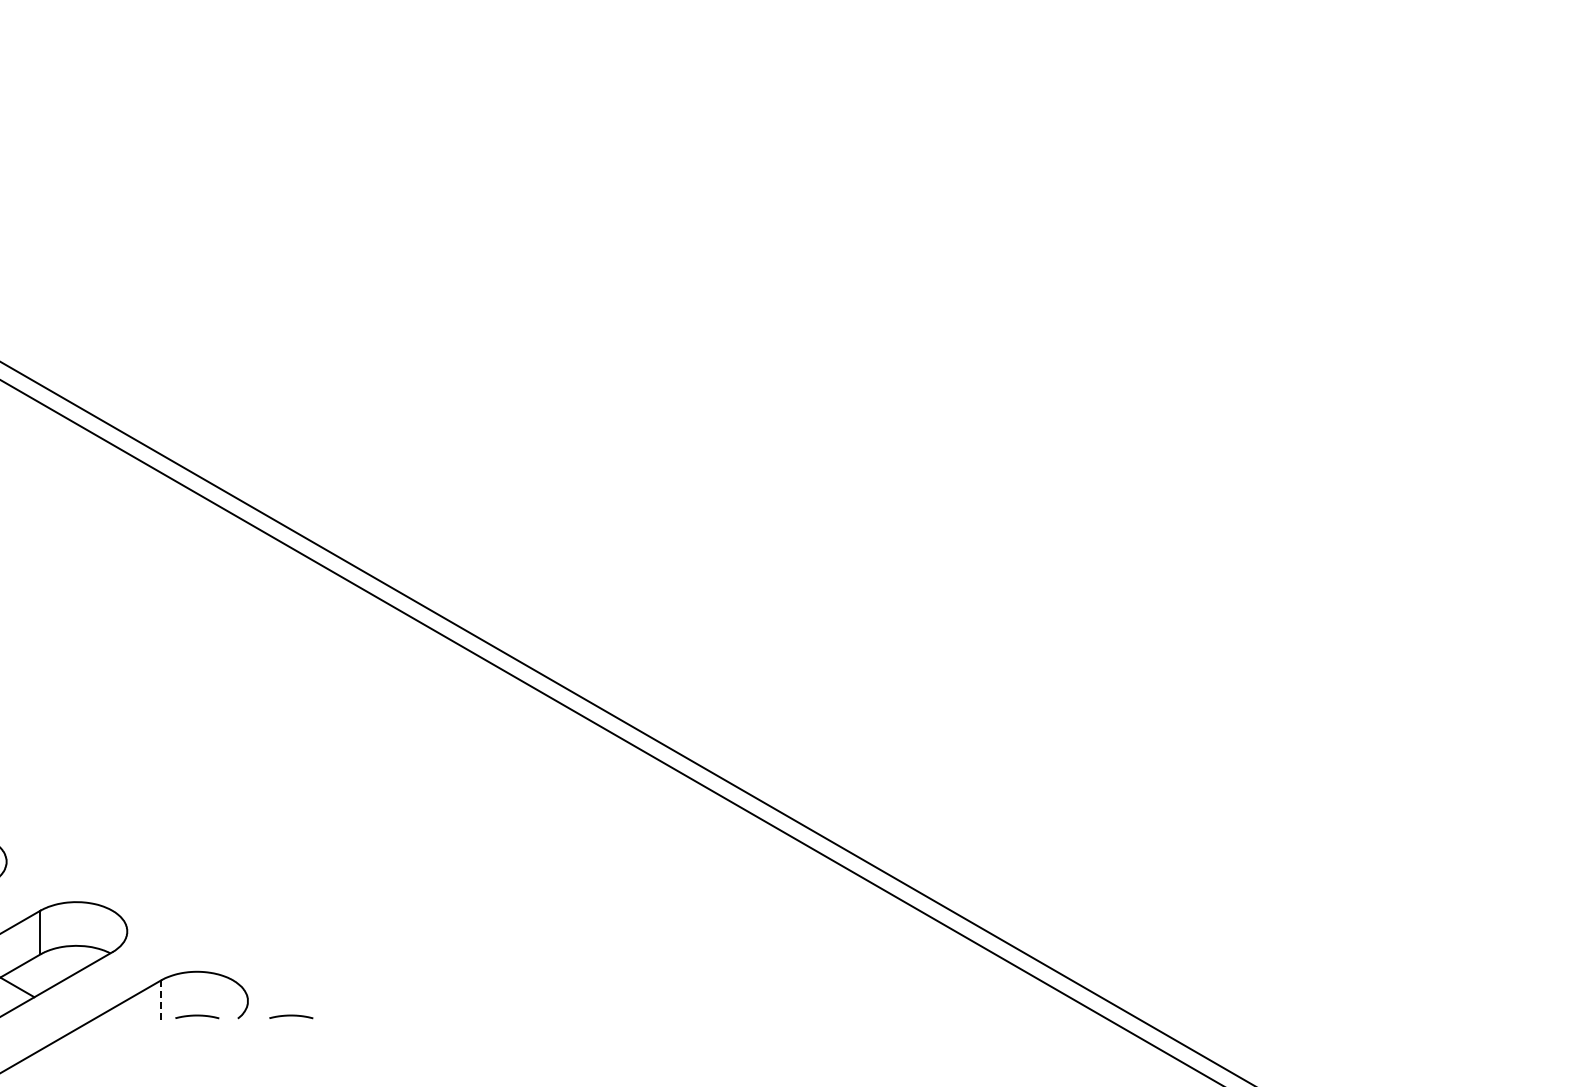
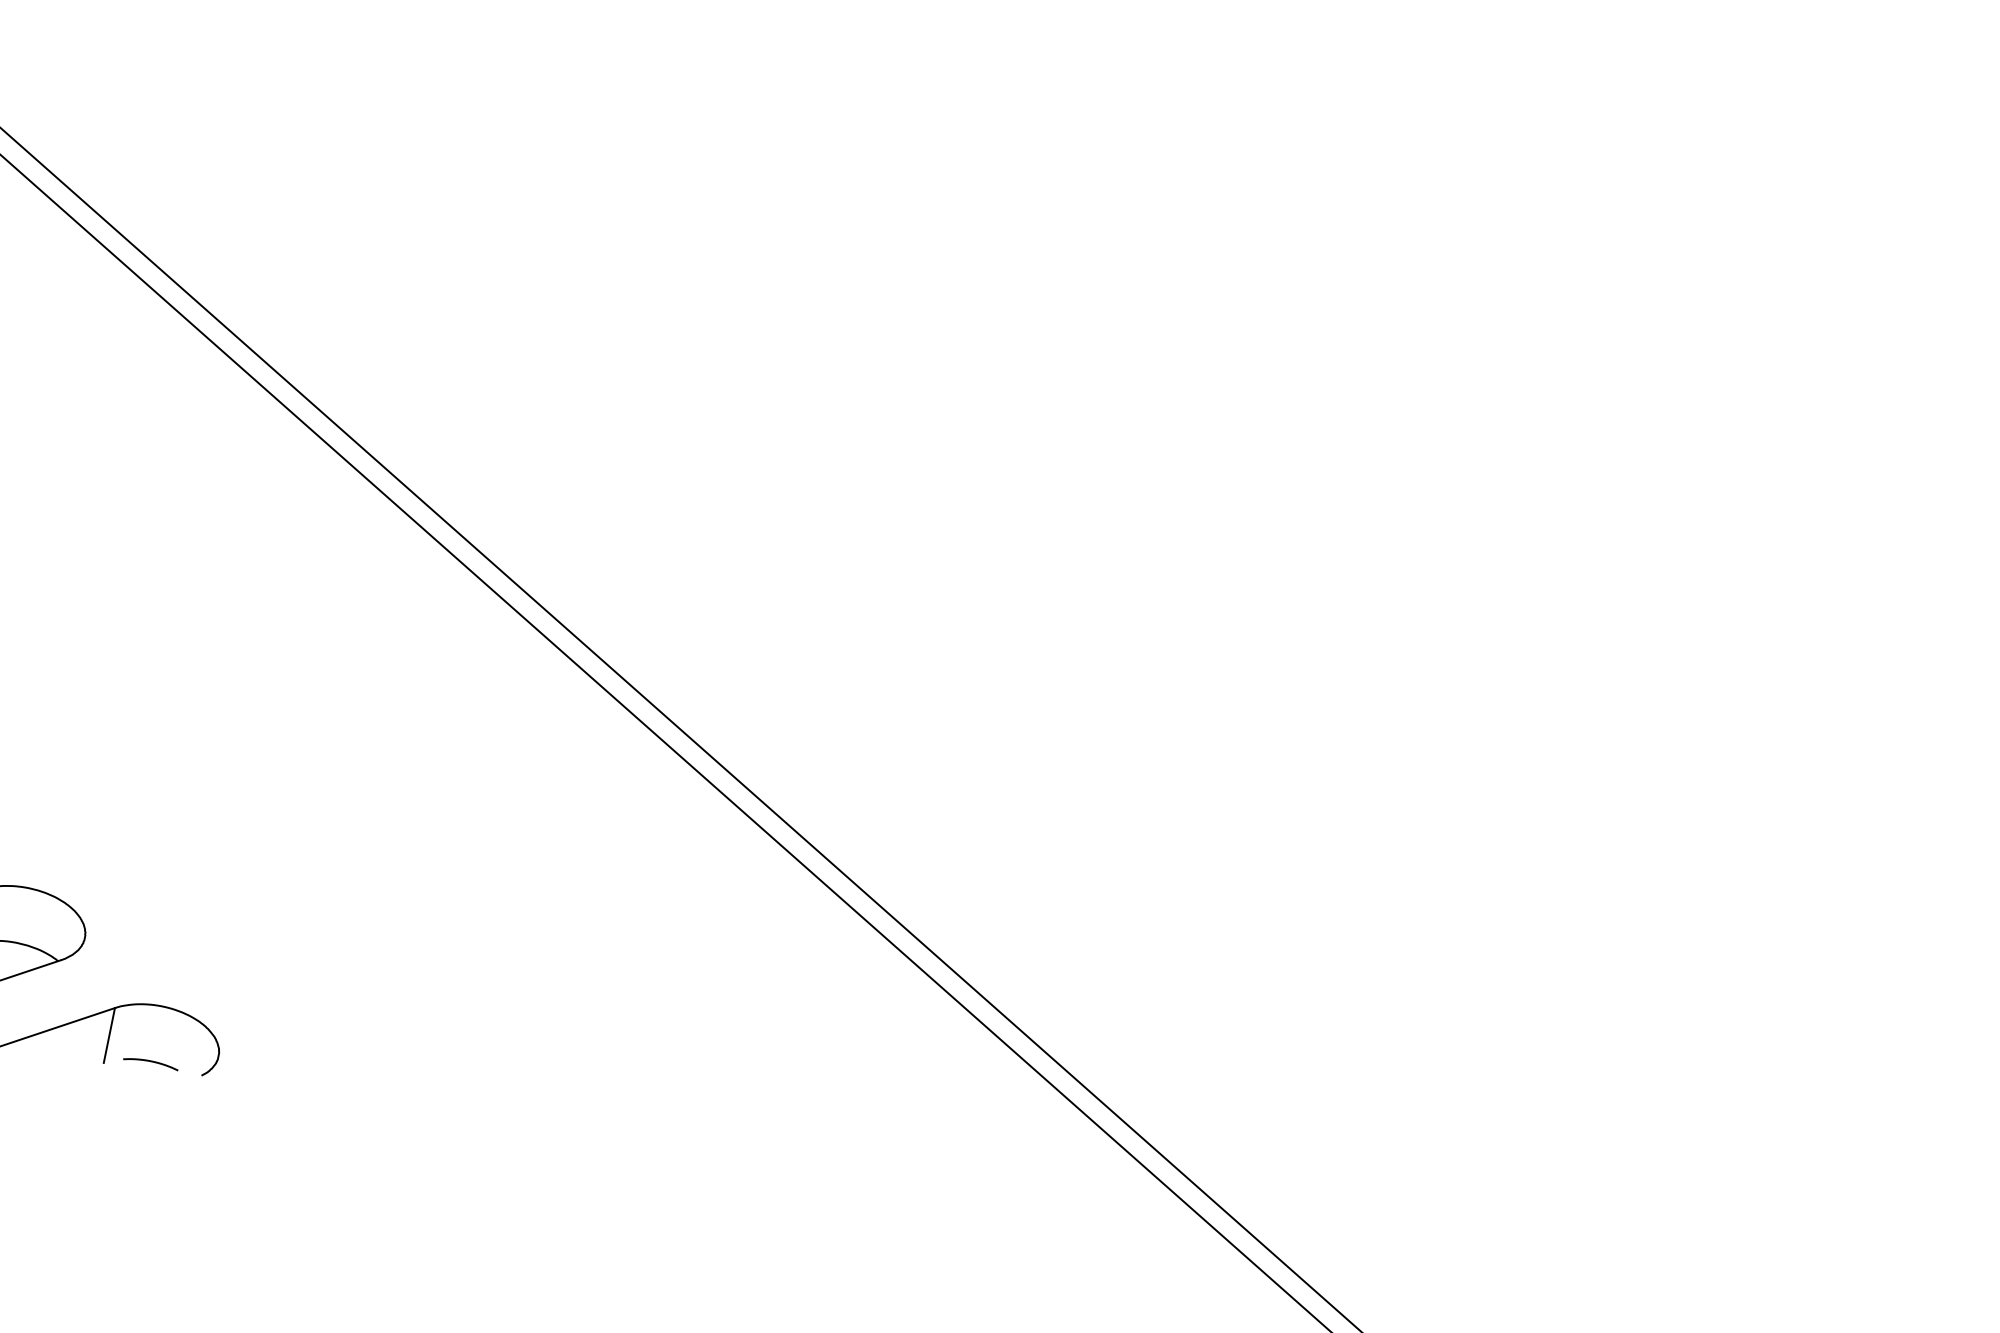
line: (161, 1002) -> (109, 1035), dashed -> solid
curve: (291, 1016) -> (269, 1086), removed

